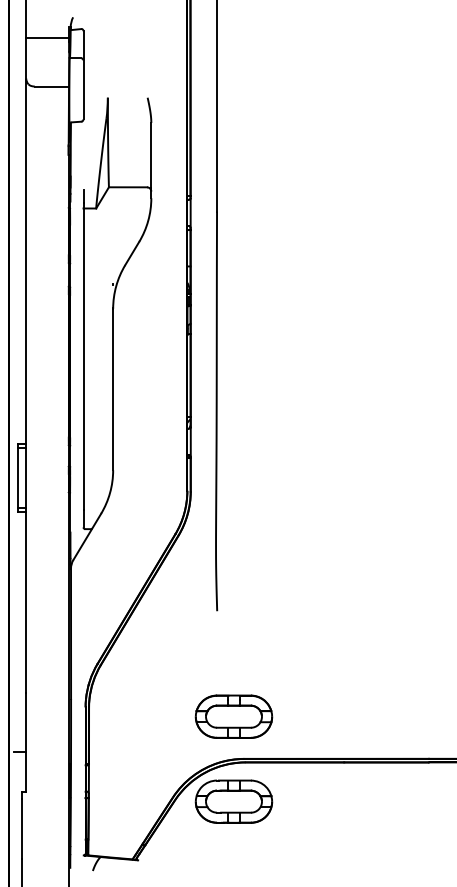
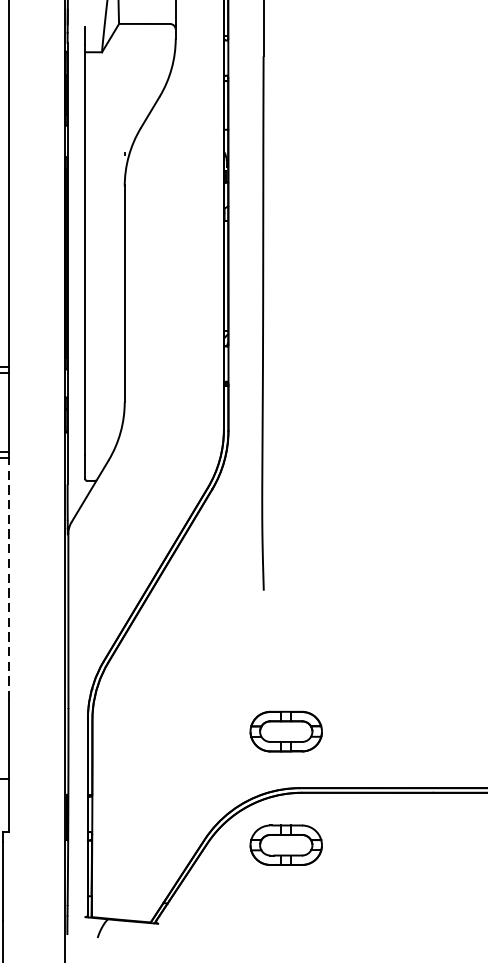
line: (26, 602) -> (8, 579), solid -> dashed
part: (233, 716) -> (285, 731), size x0.7
part: (233, 801) -> (285, 845), size x0.7

